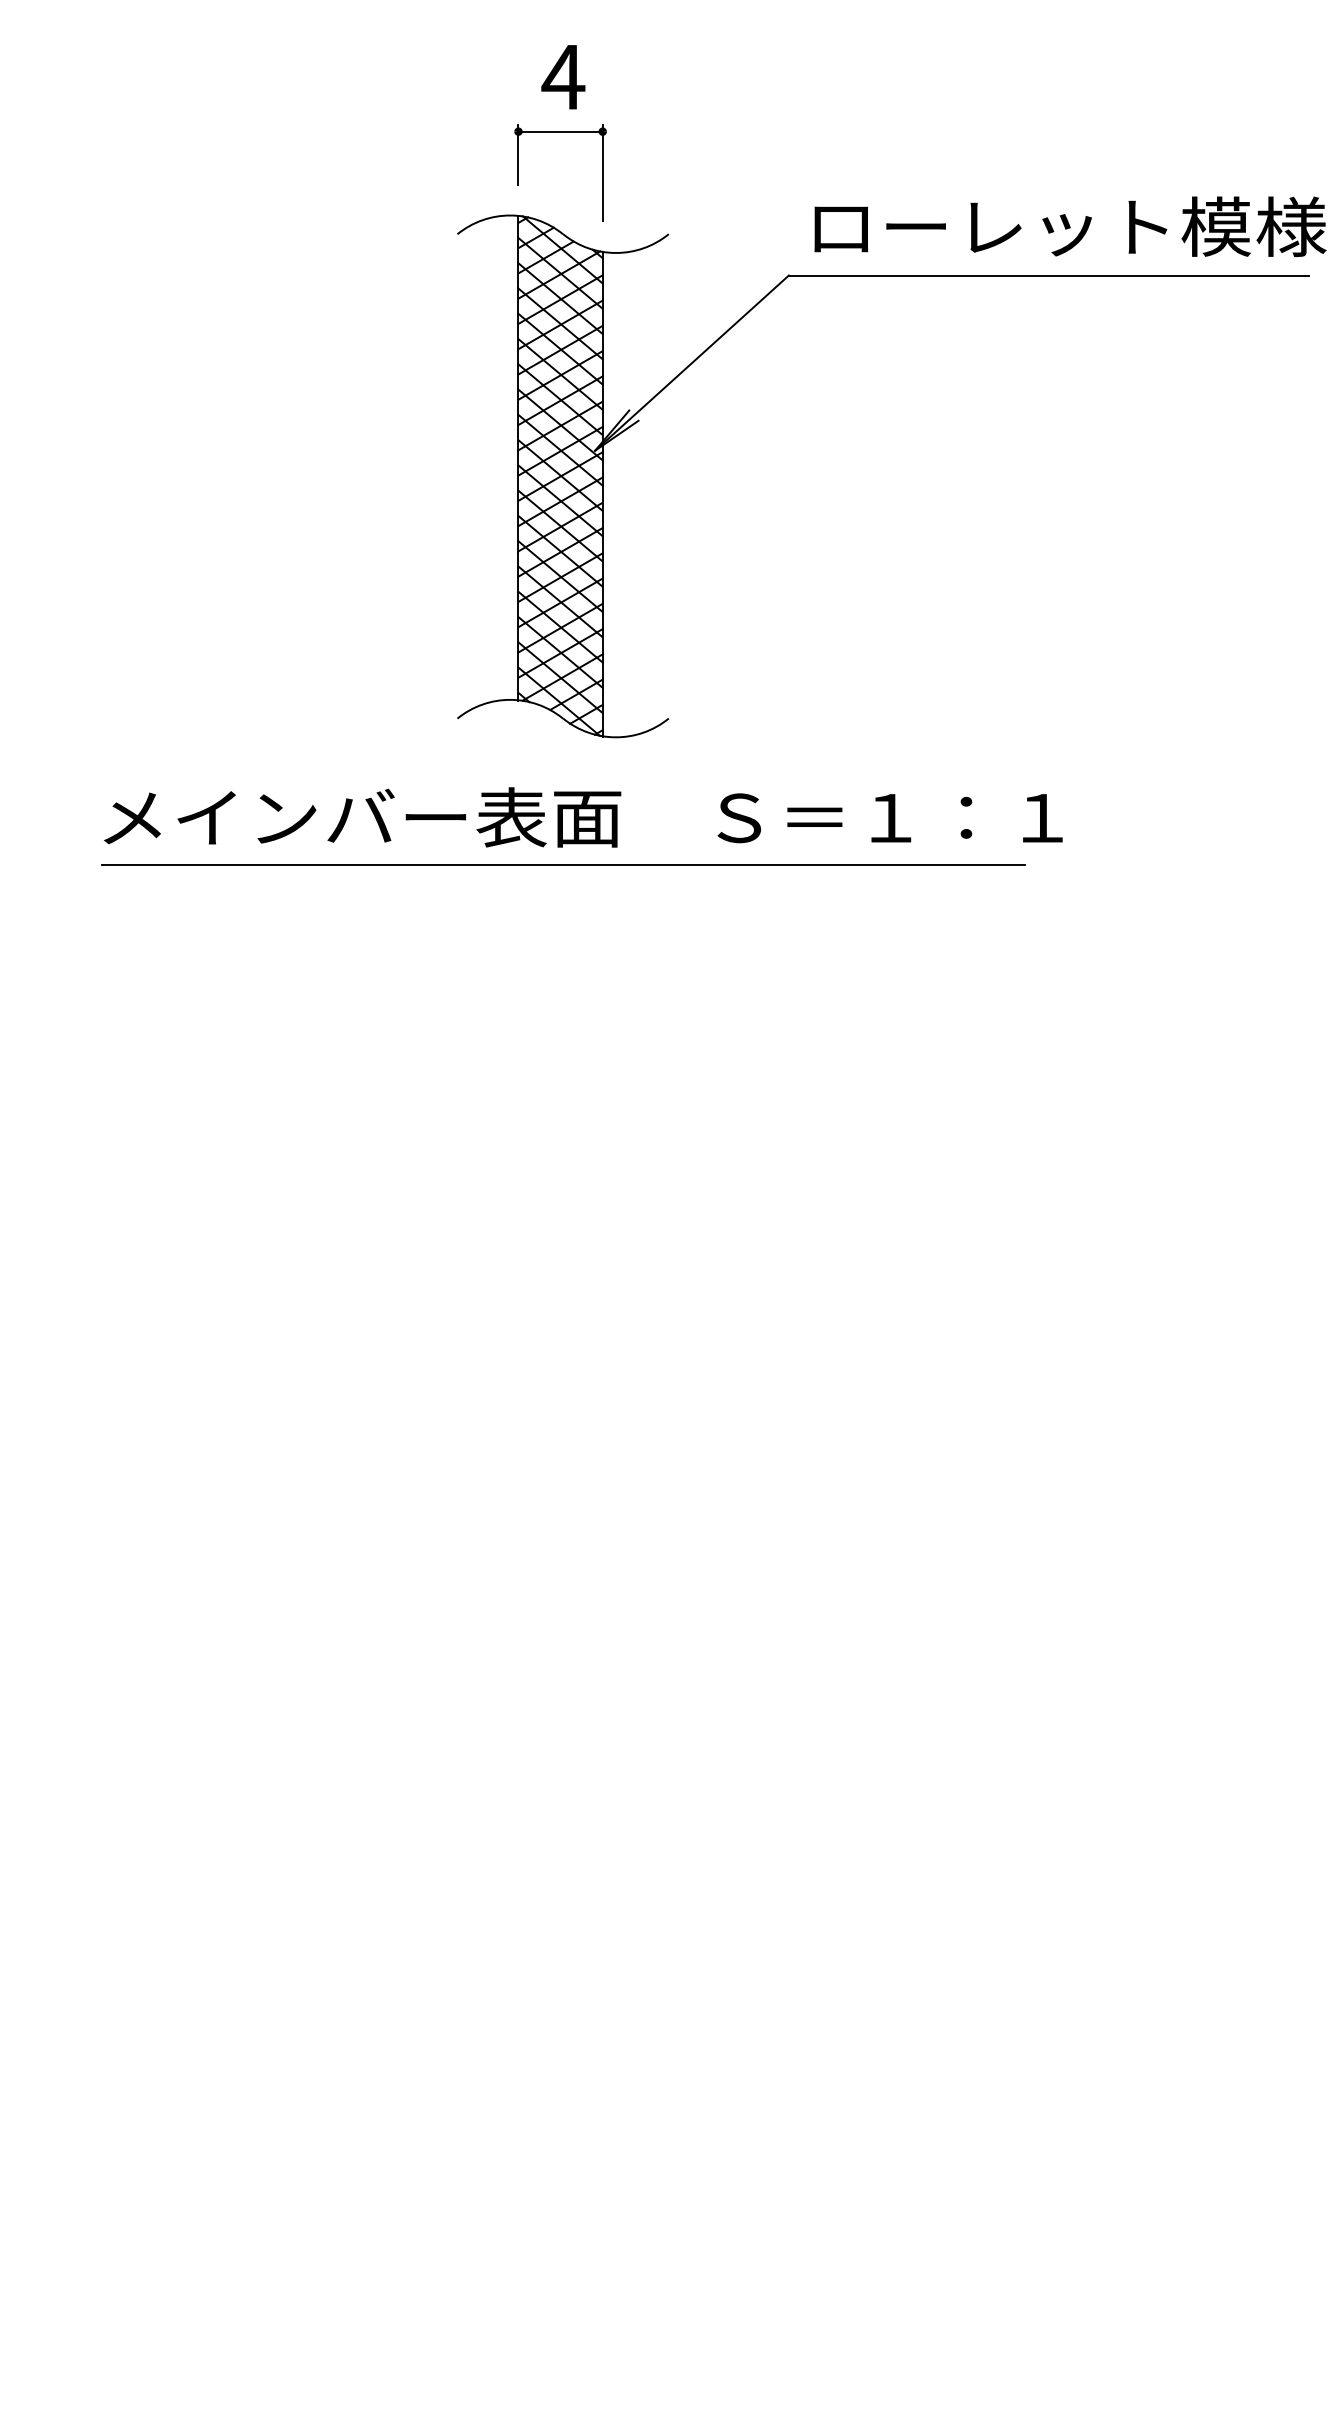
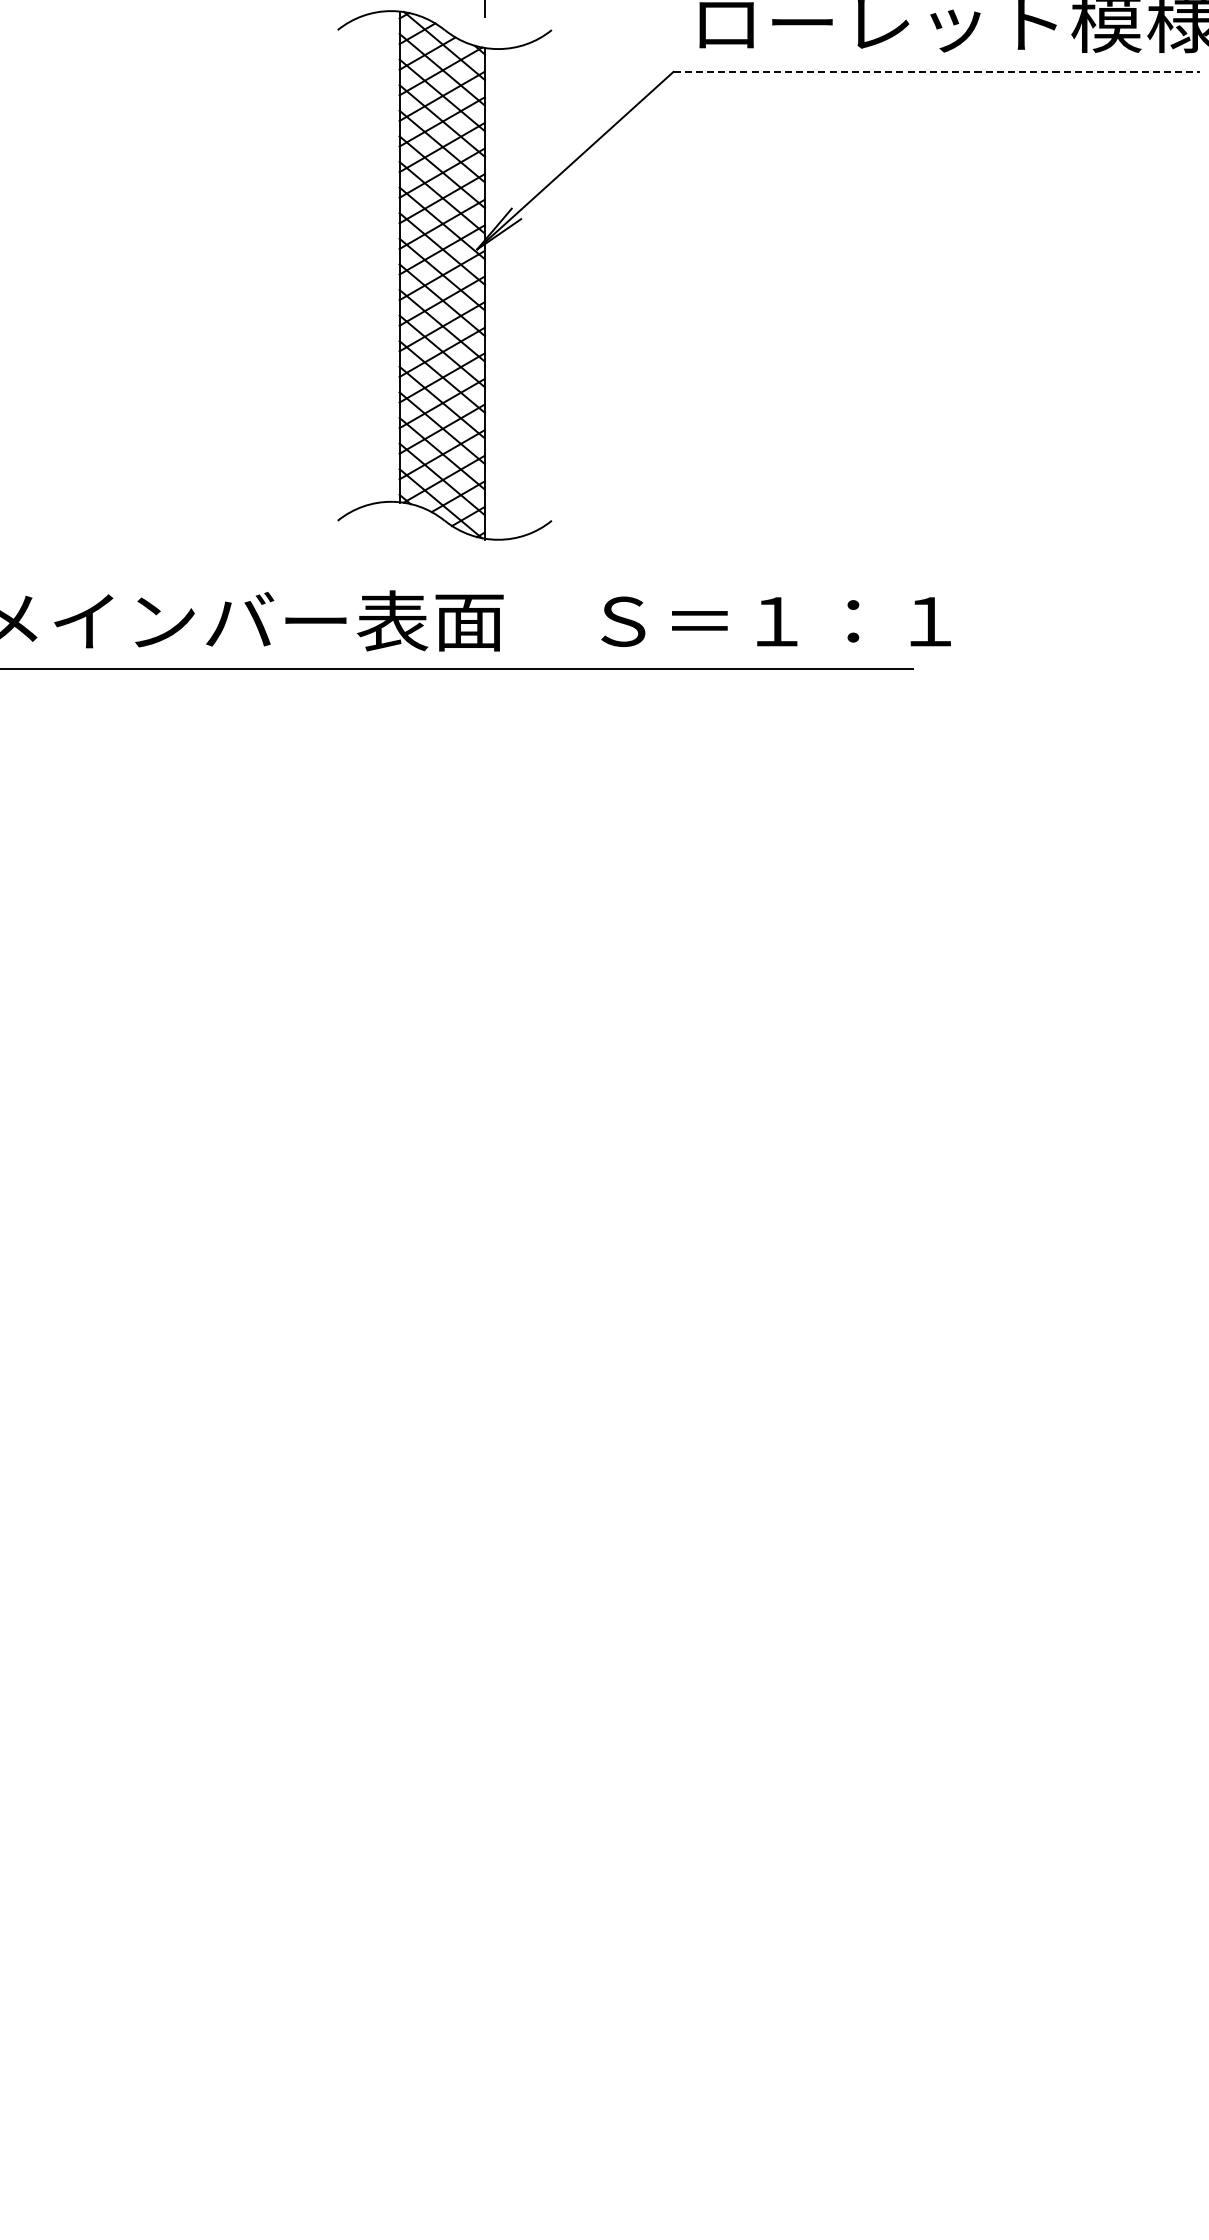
line: (1049, 275) -> (937, 71), solid -> dashed

